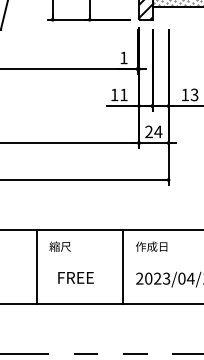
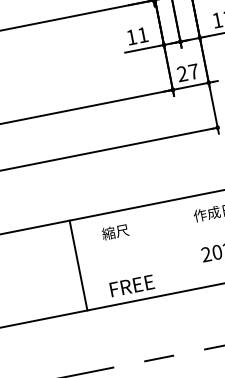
text: (158, 131) -> (193, 71), 24 -> 27
text: (59, 246) -> (114, 232), moved
line: (123, 267) -> (183, 244), removed
text: (75, 277) -> (131, 285), moved

